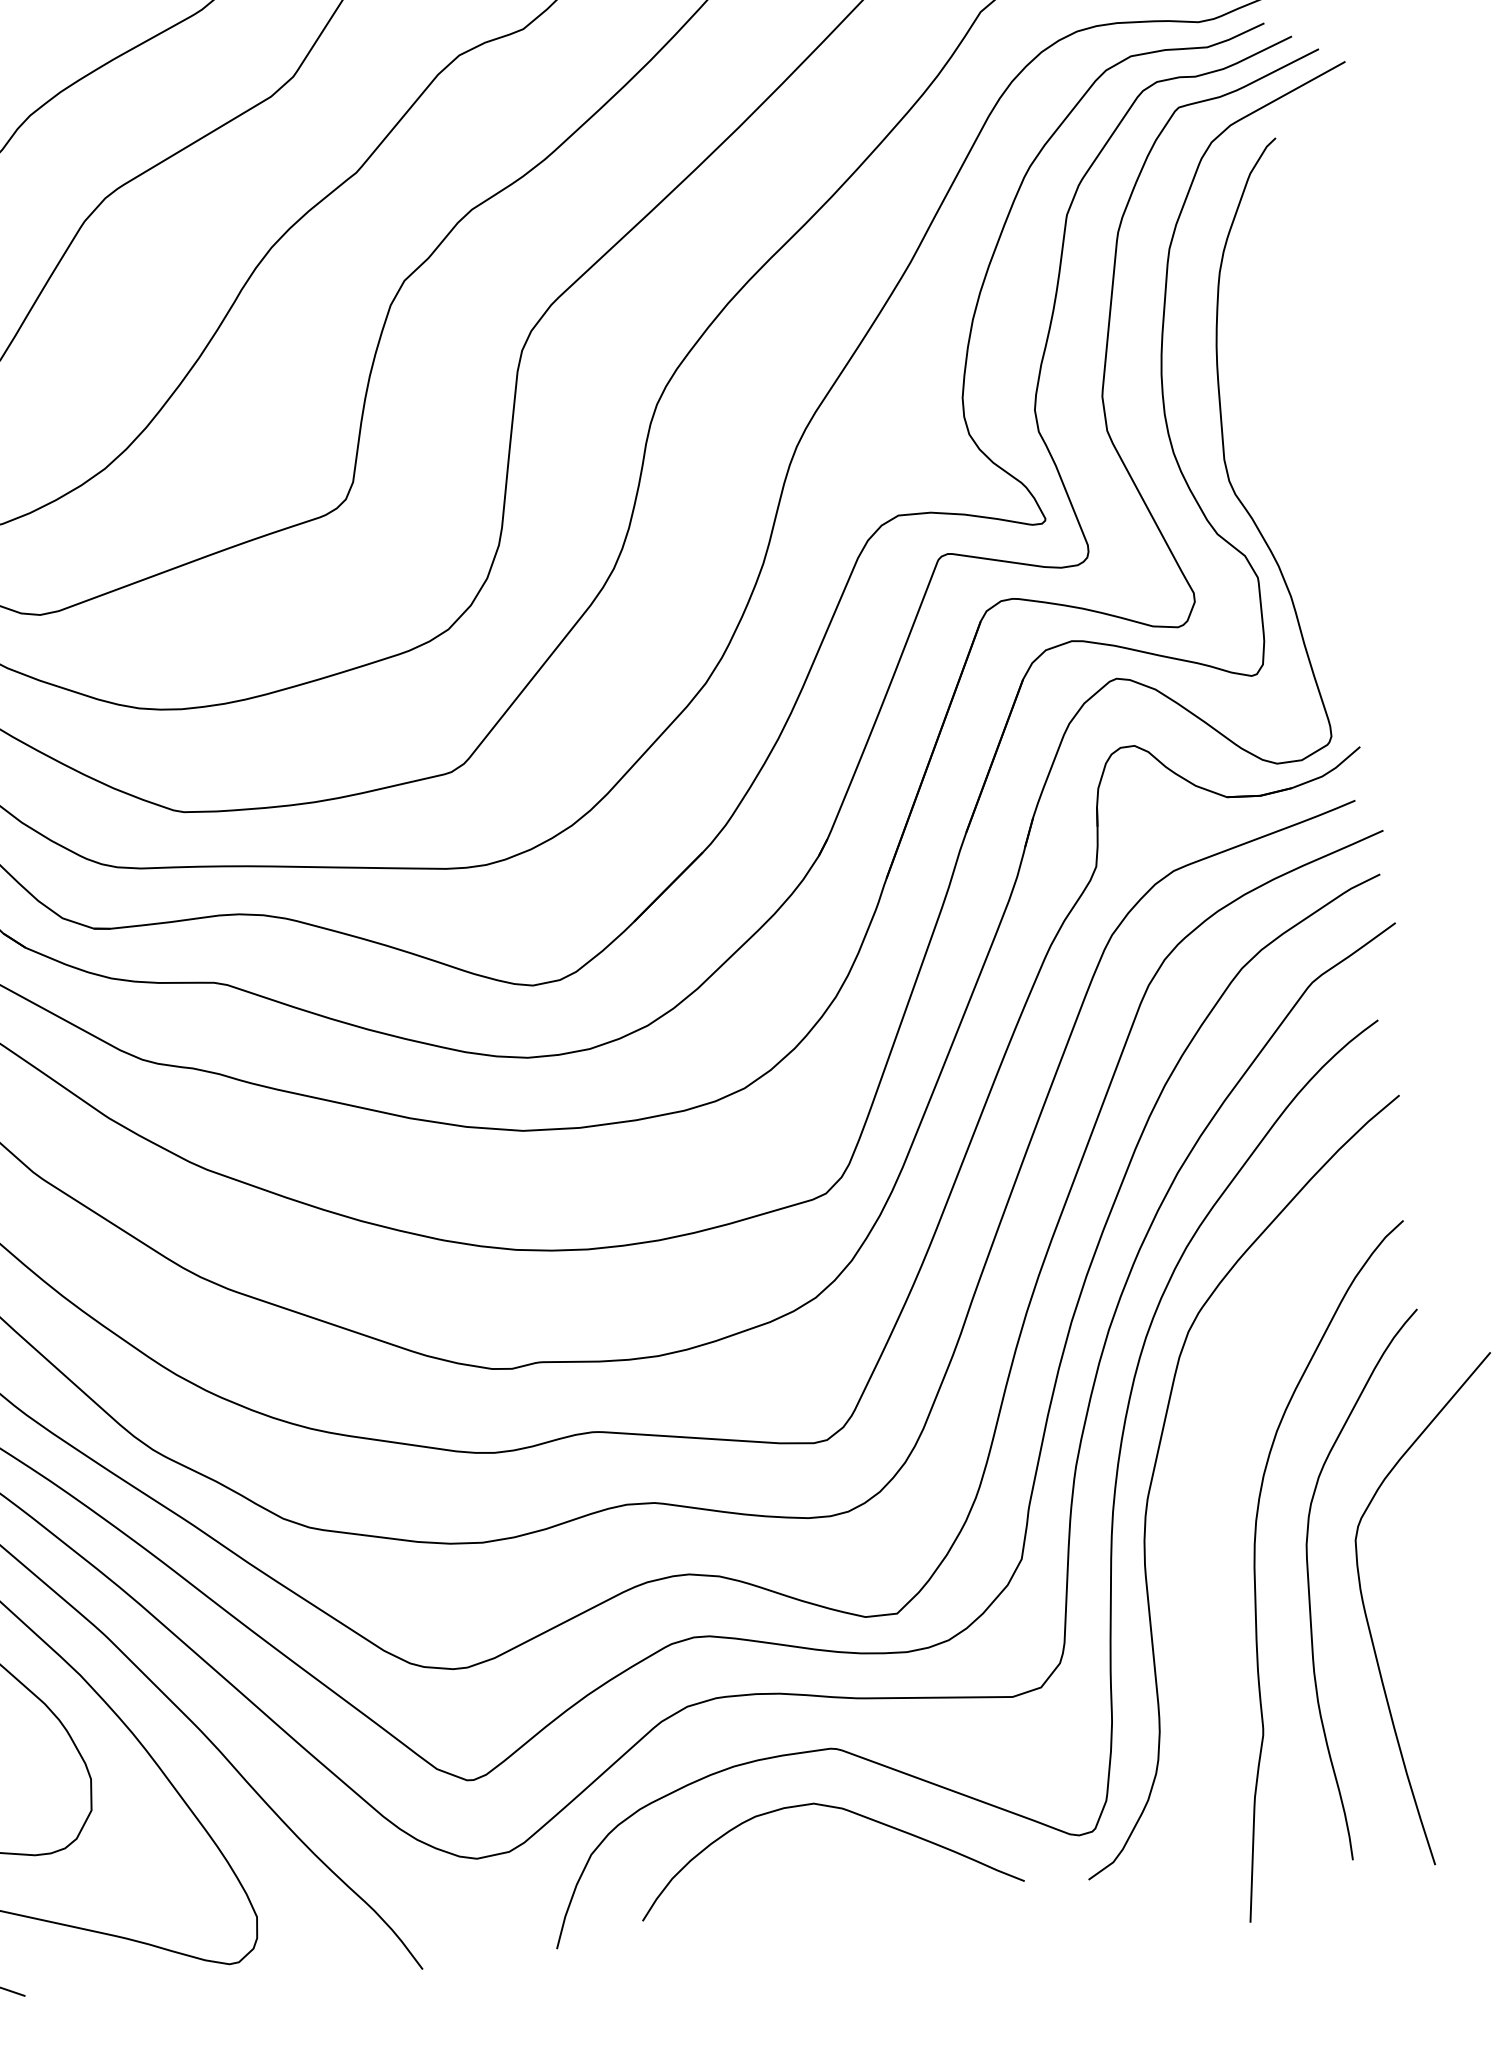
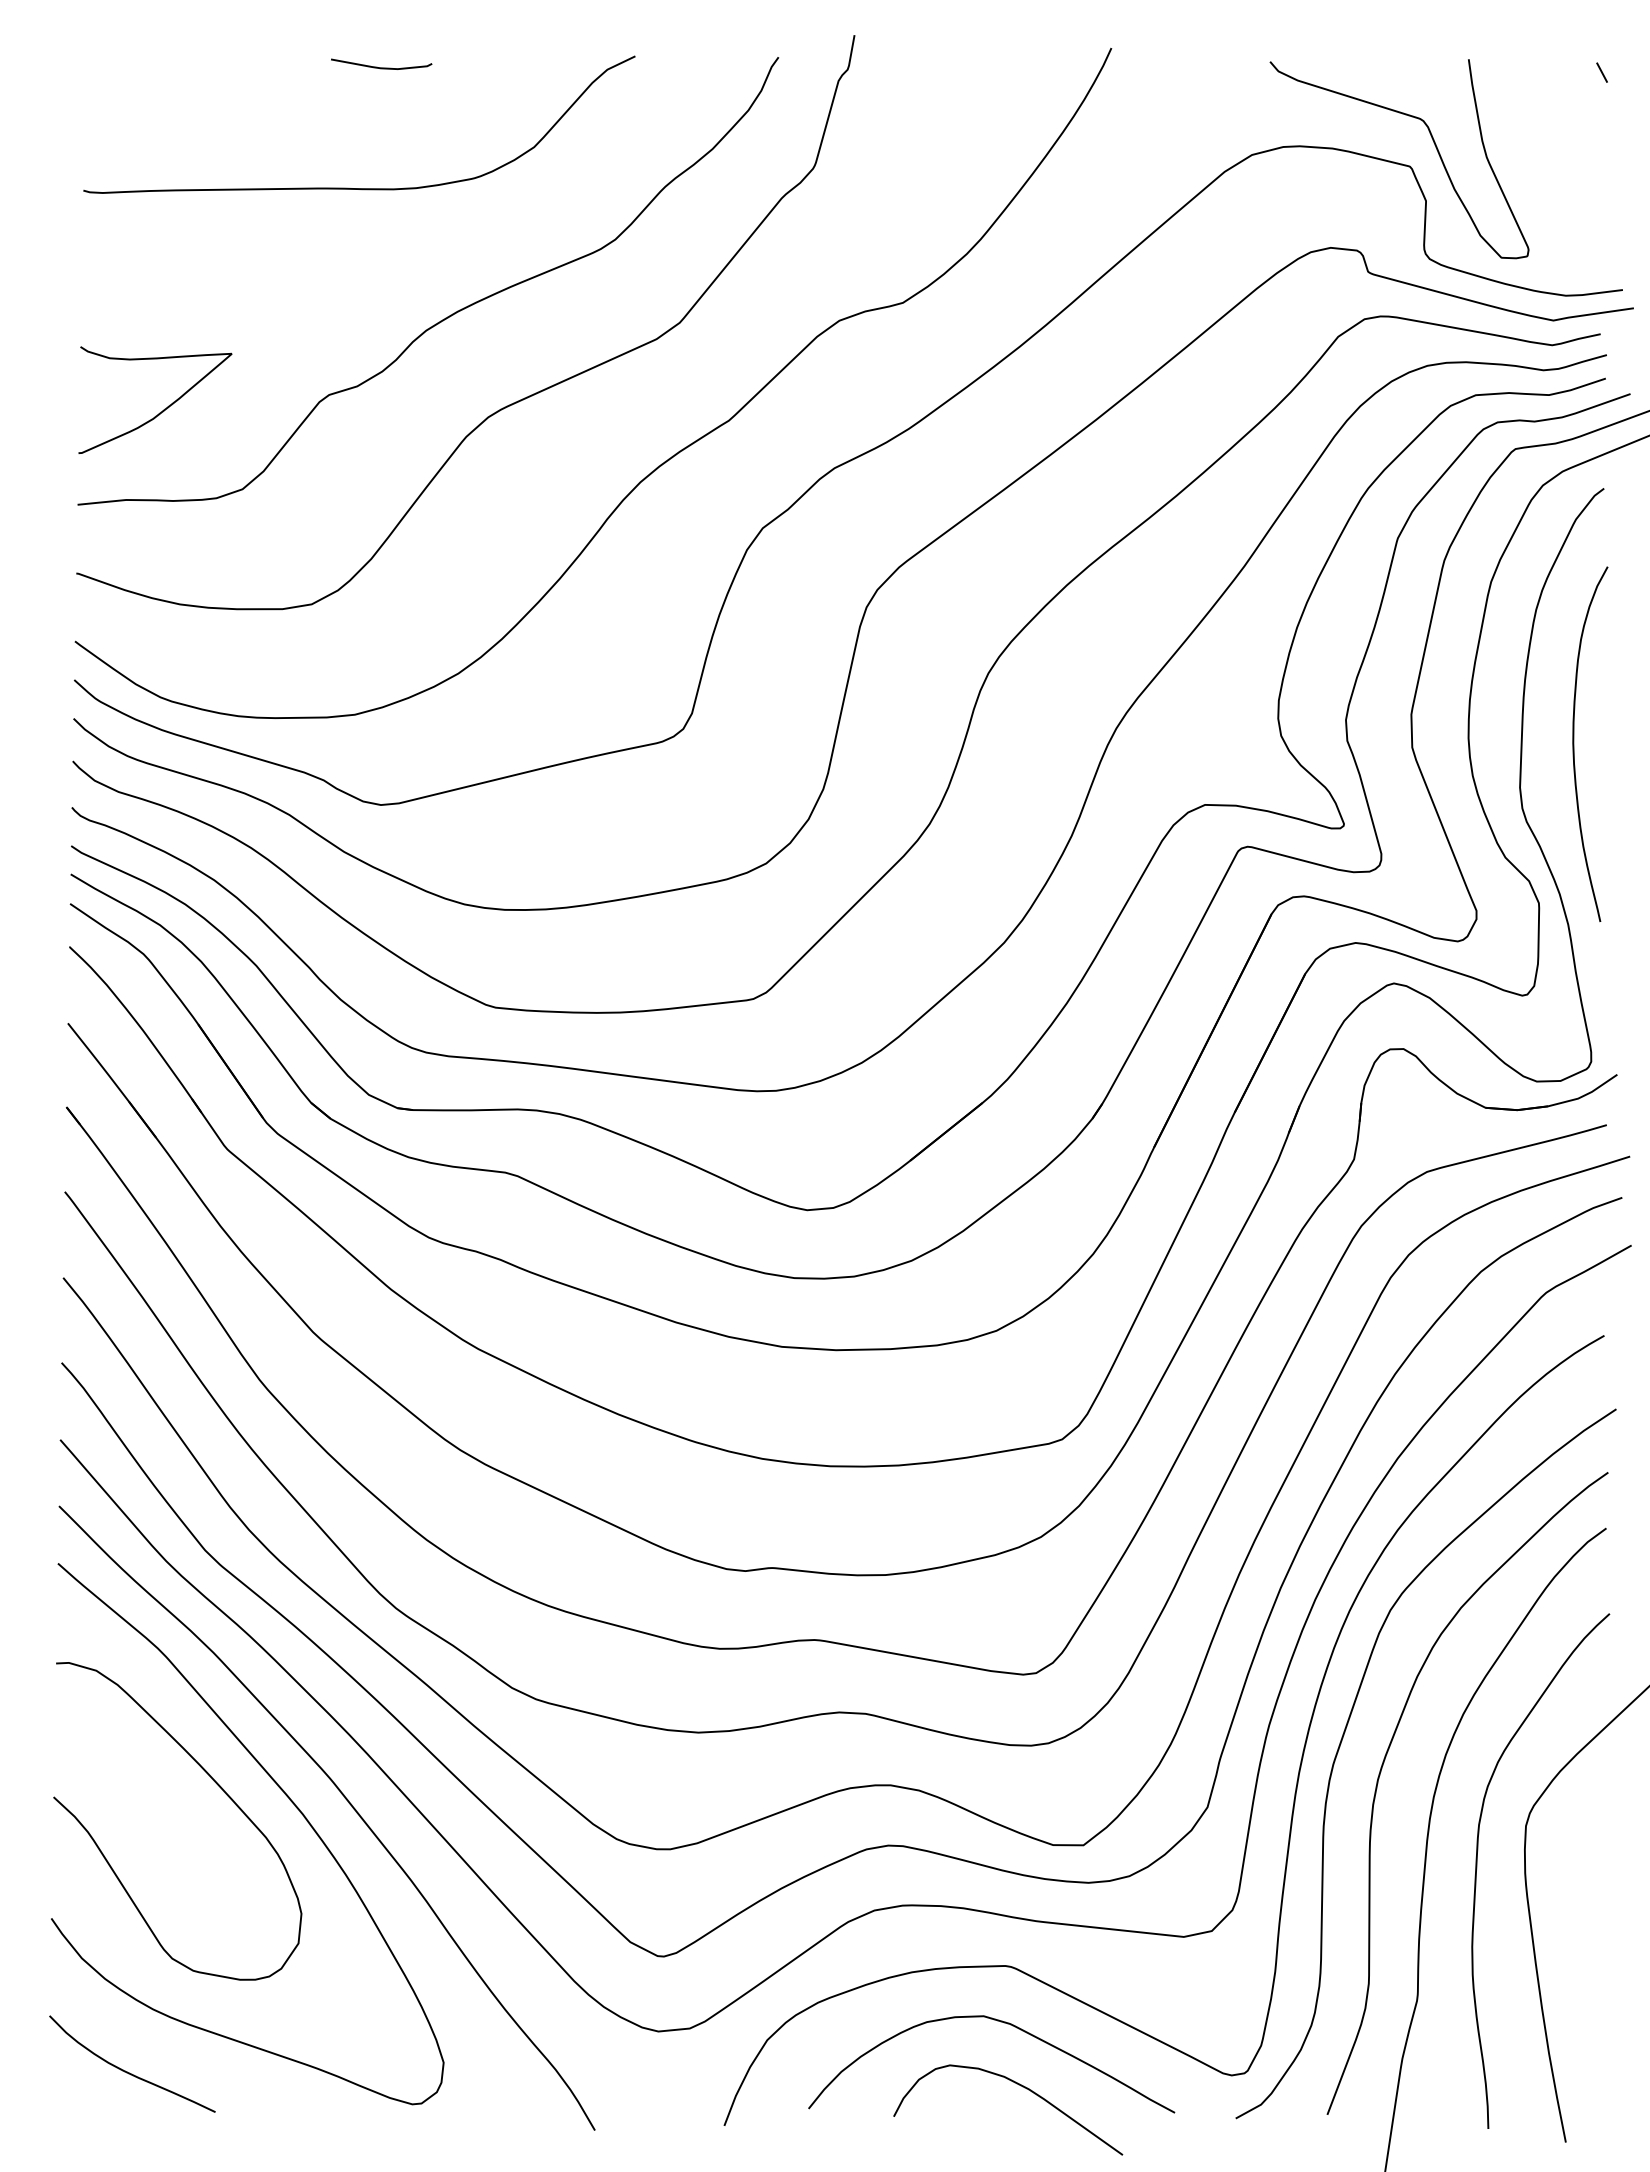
curve: (1275, 407) -> (1574, 743), added
curve: (1201, 1488) -> (1385, 1760), added
curve: (860, 1872) -> (1020, 2086), added

